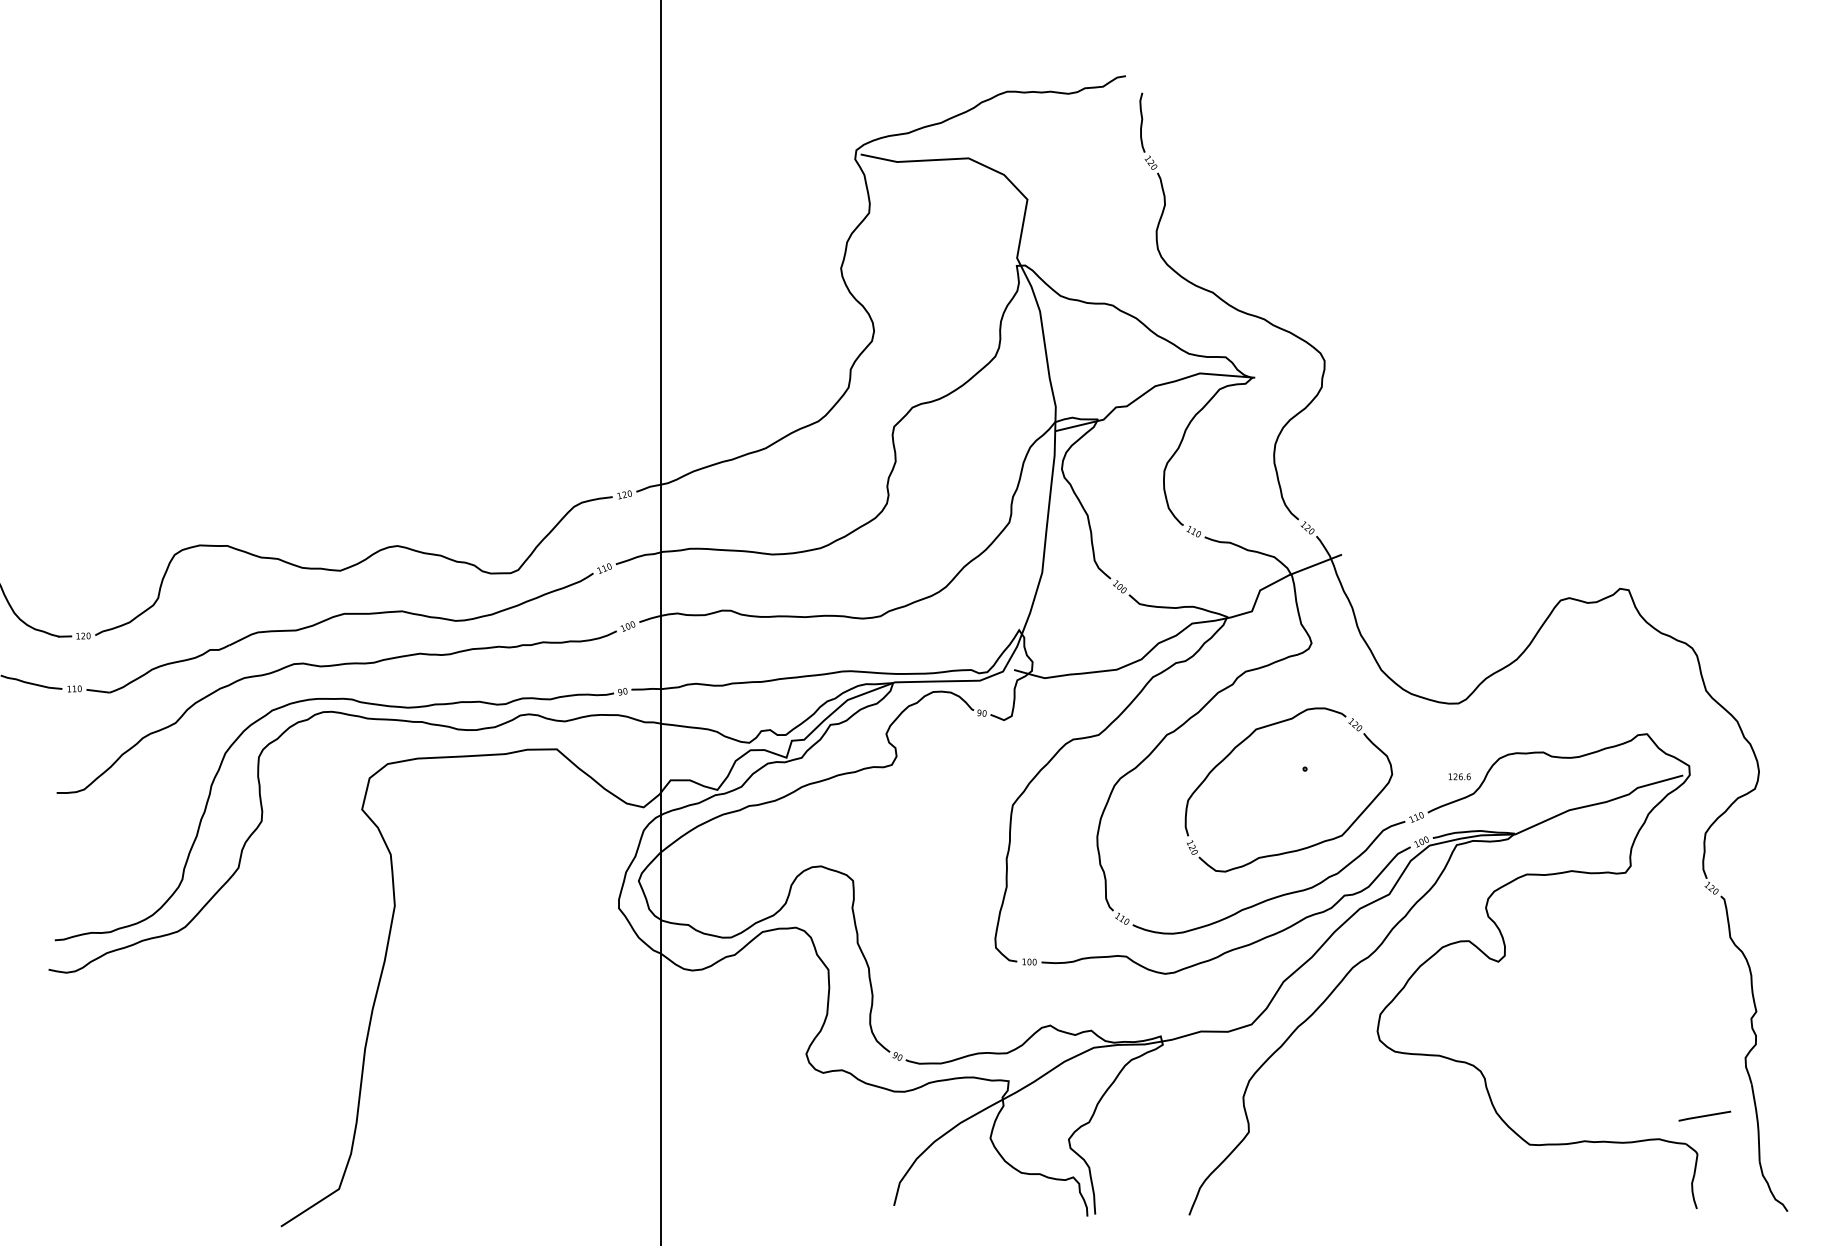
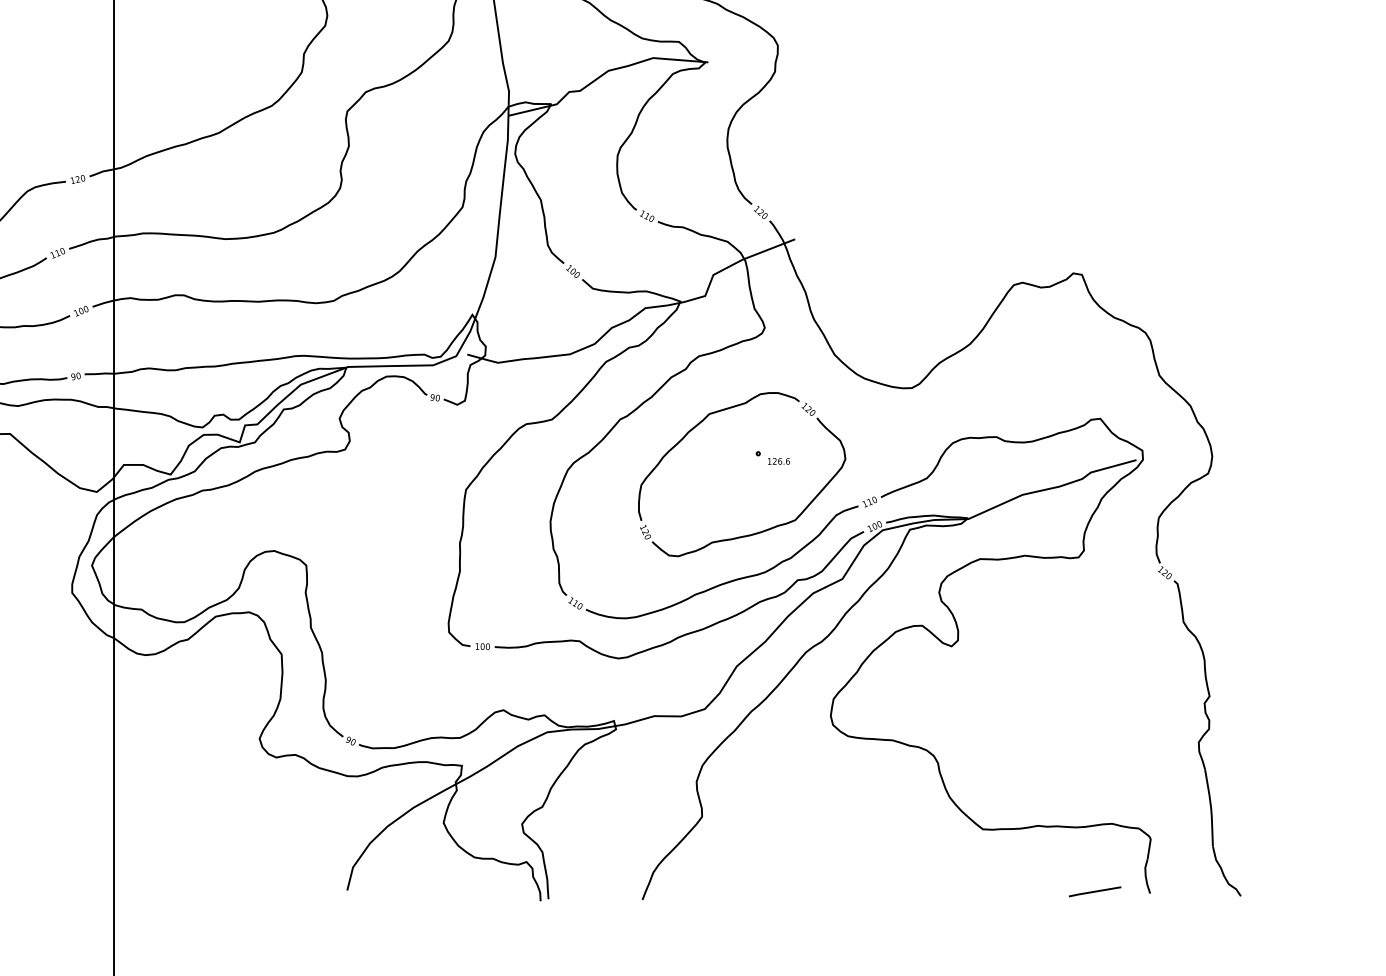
text: (1459, 776) -> (778, 461), moved
line: (1704, 1115) -> (1094, 891), moved

